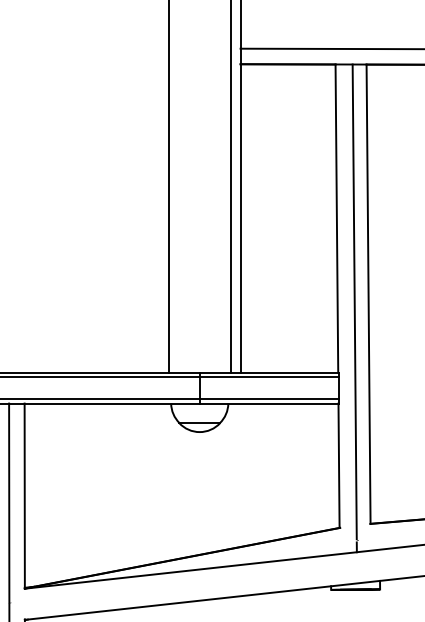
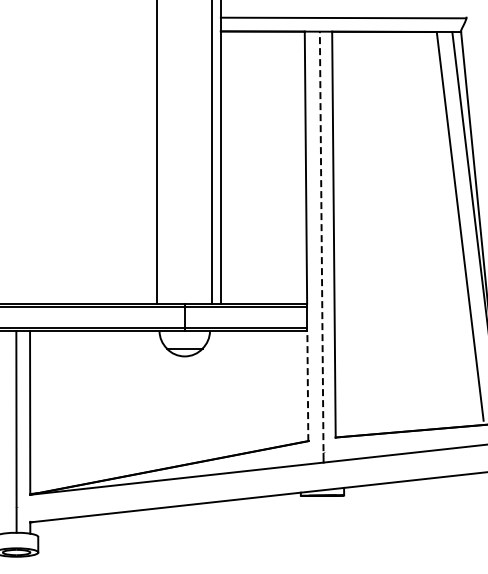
line: (354, 302) -> (321, 241), solid -> dashed
line: (338, 466) -> (307, 386), solid -> dashed

